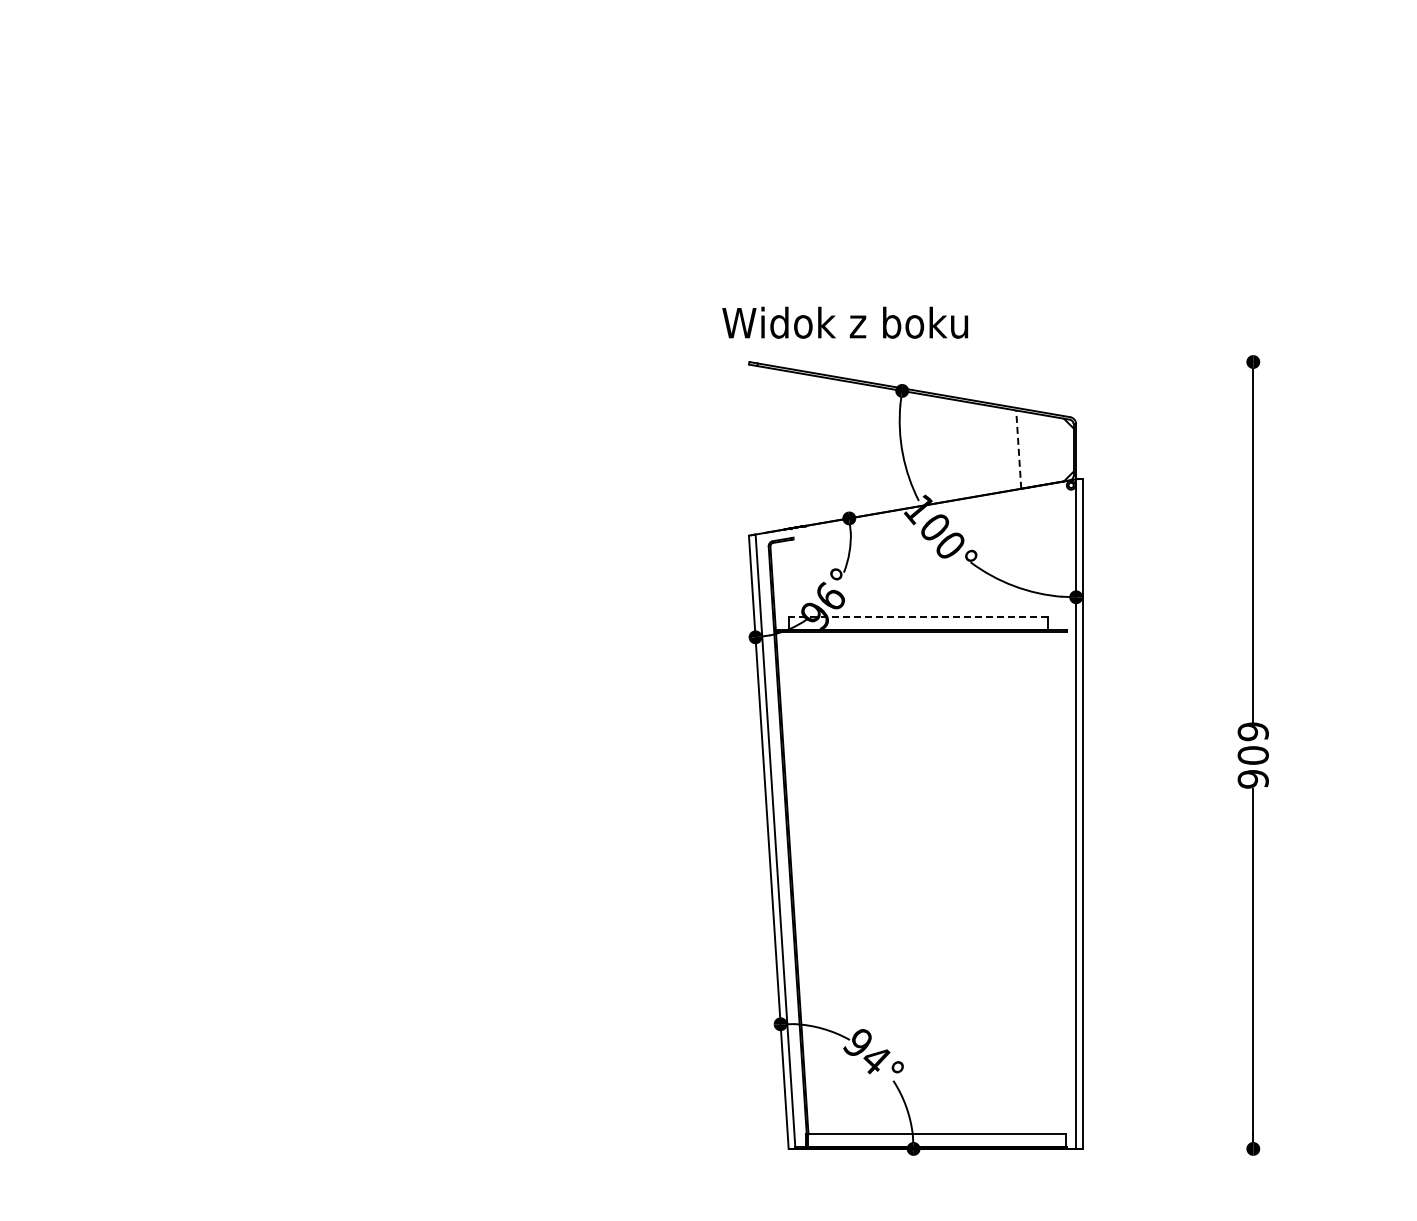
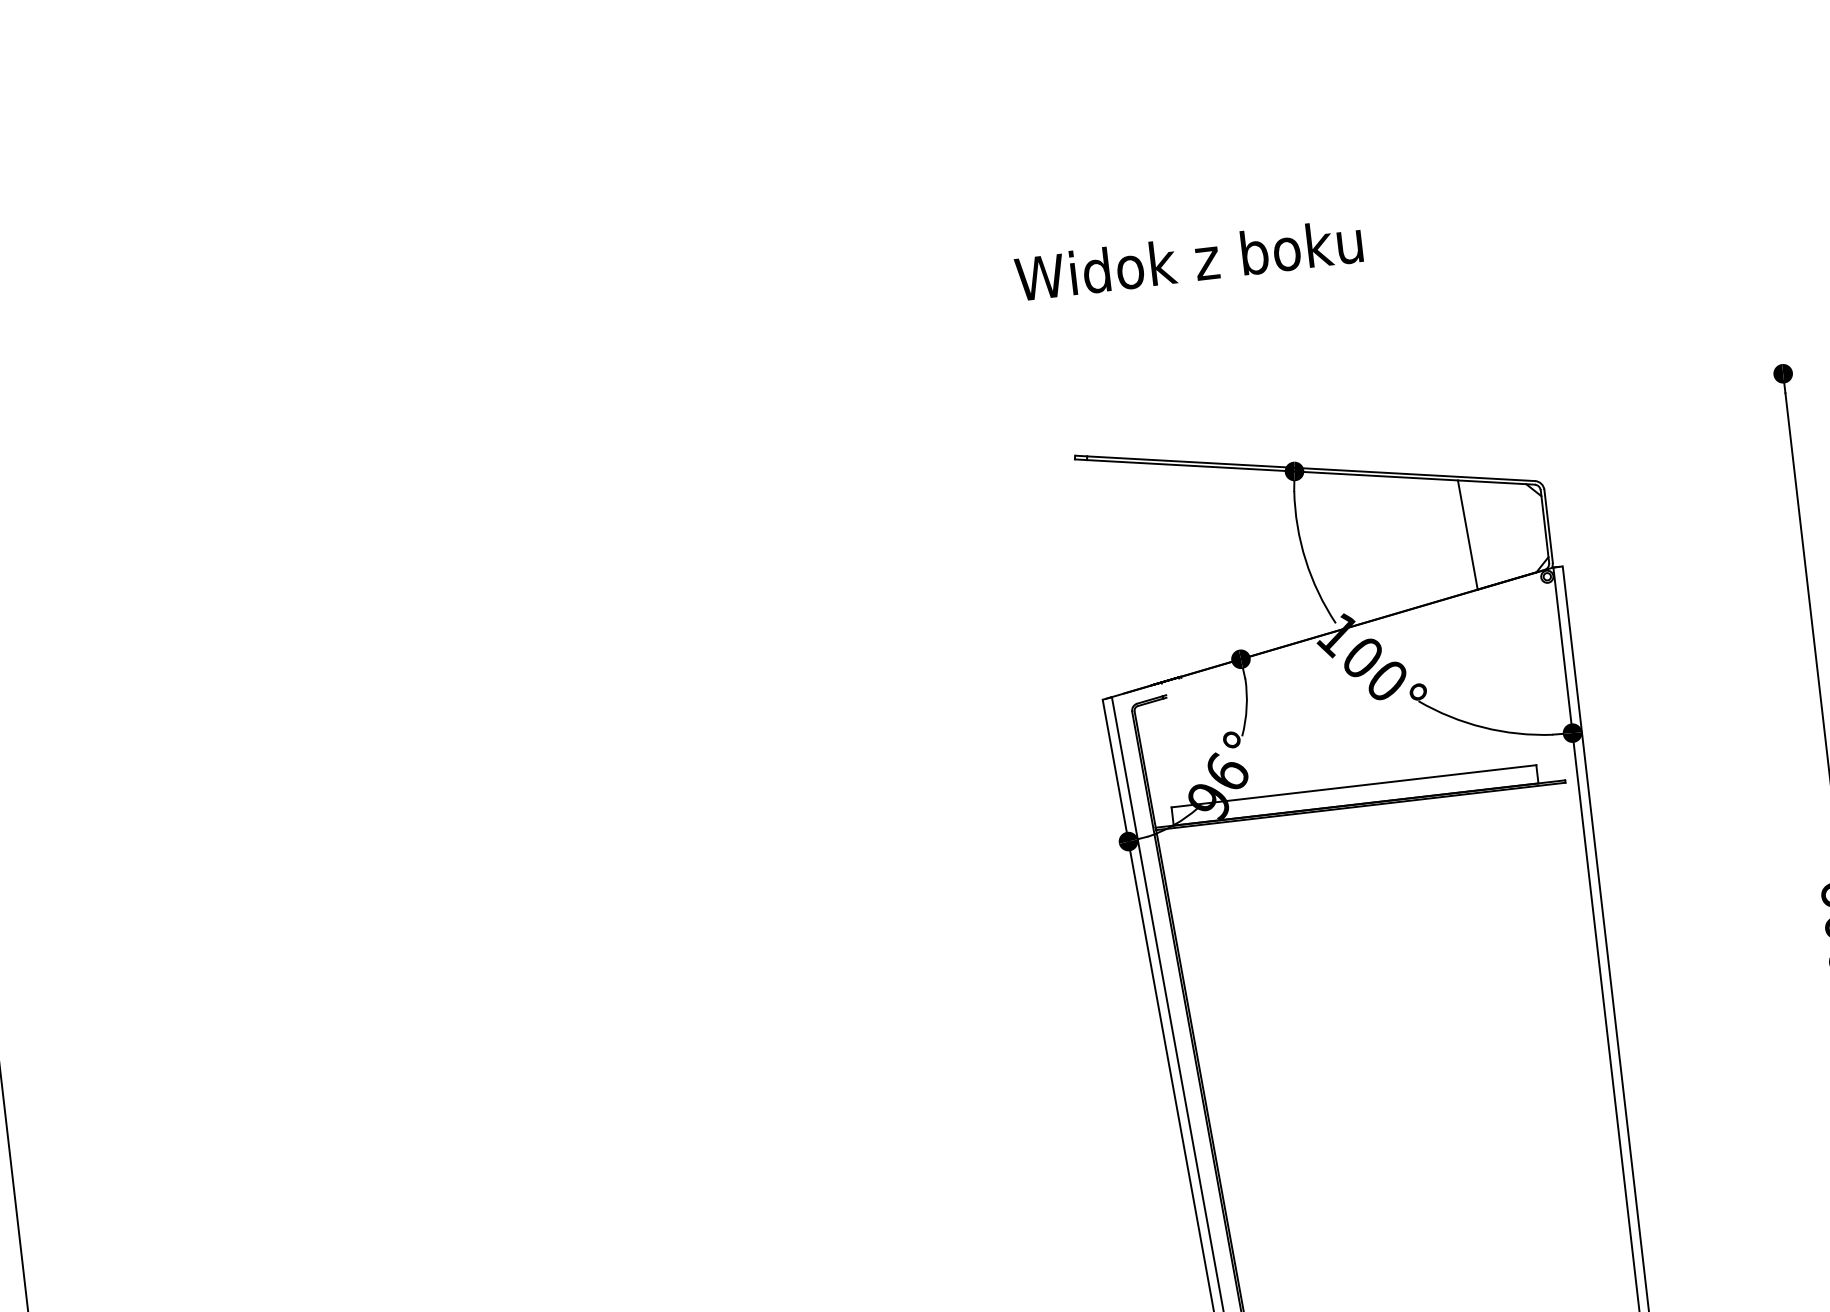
text: (845, 322) -> (1189, 259), moved
line: (1018, 449) -> (1467, 534), dashed -> solid
line: (918, 616) -> (1354, 785), dashed -> solid

